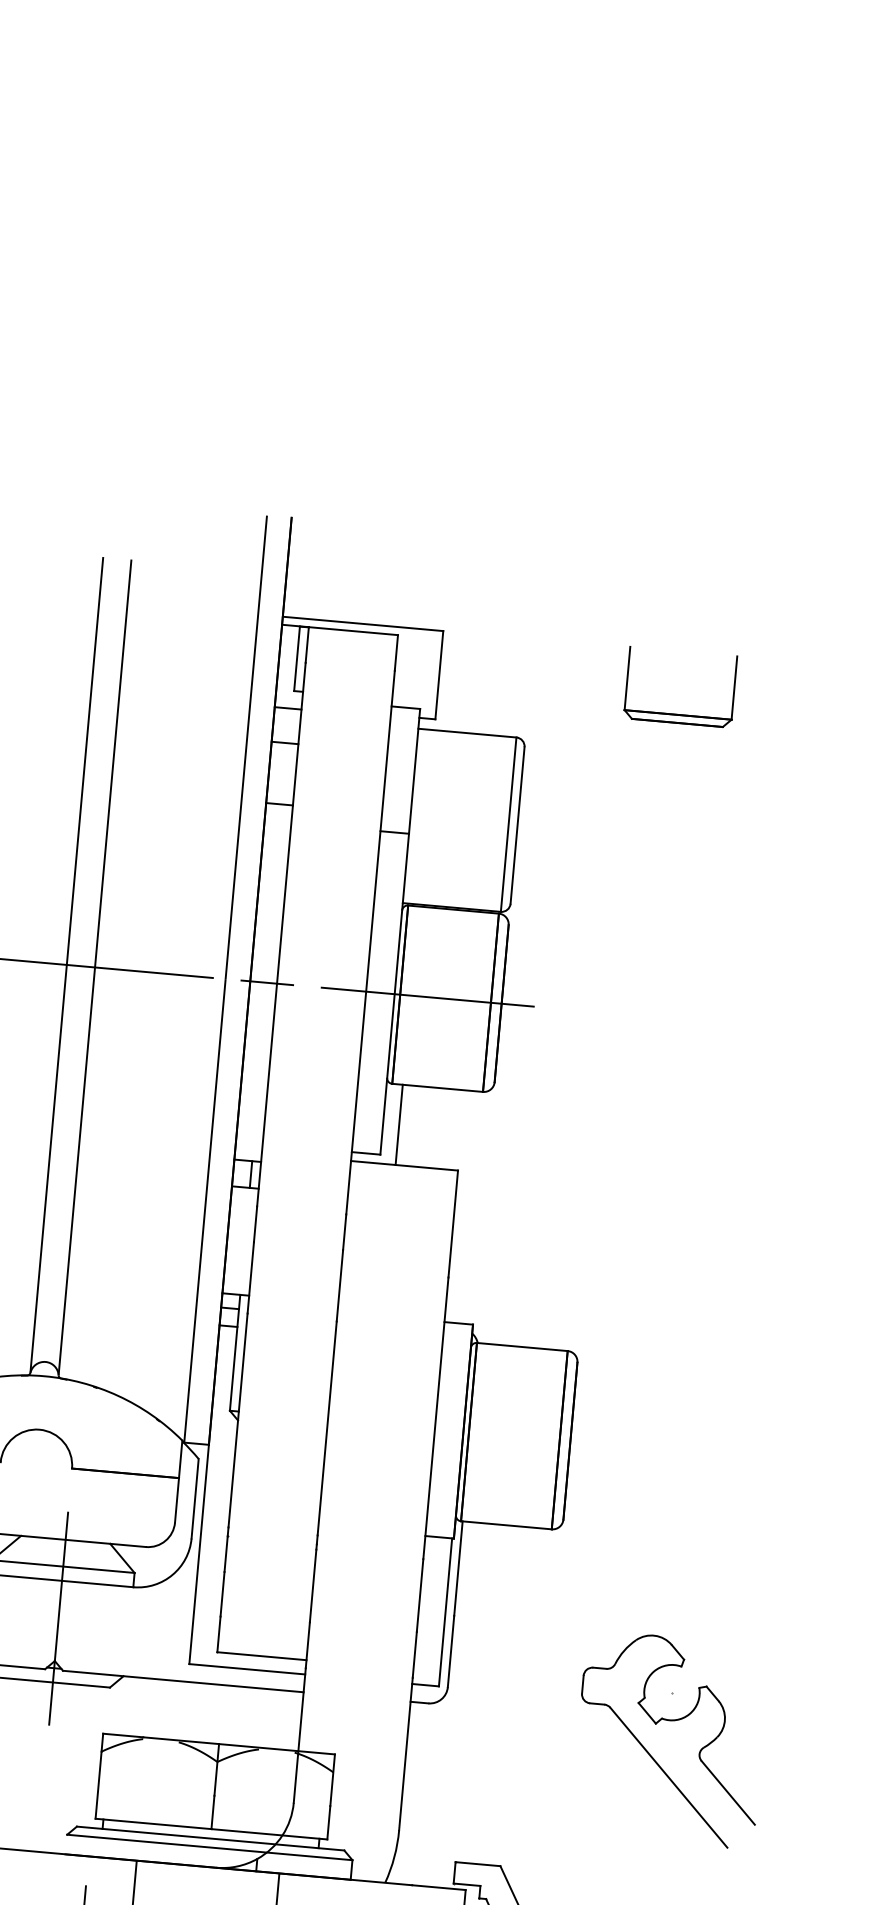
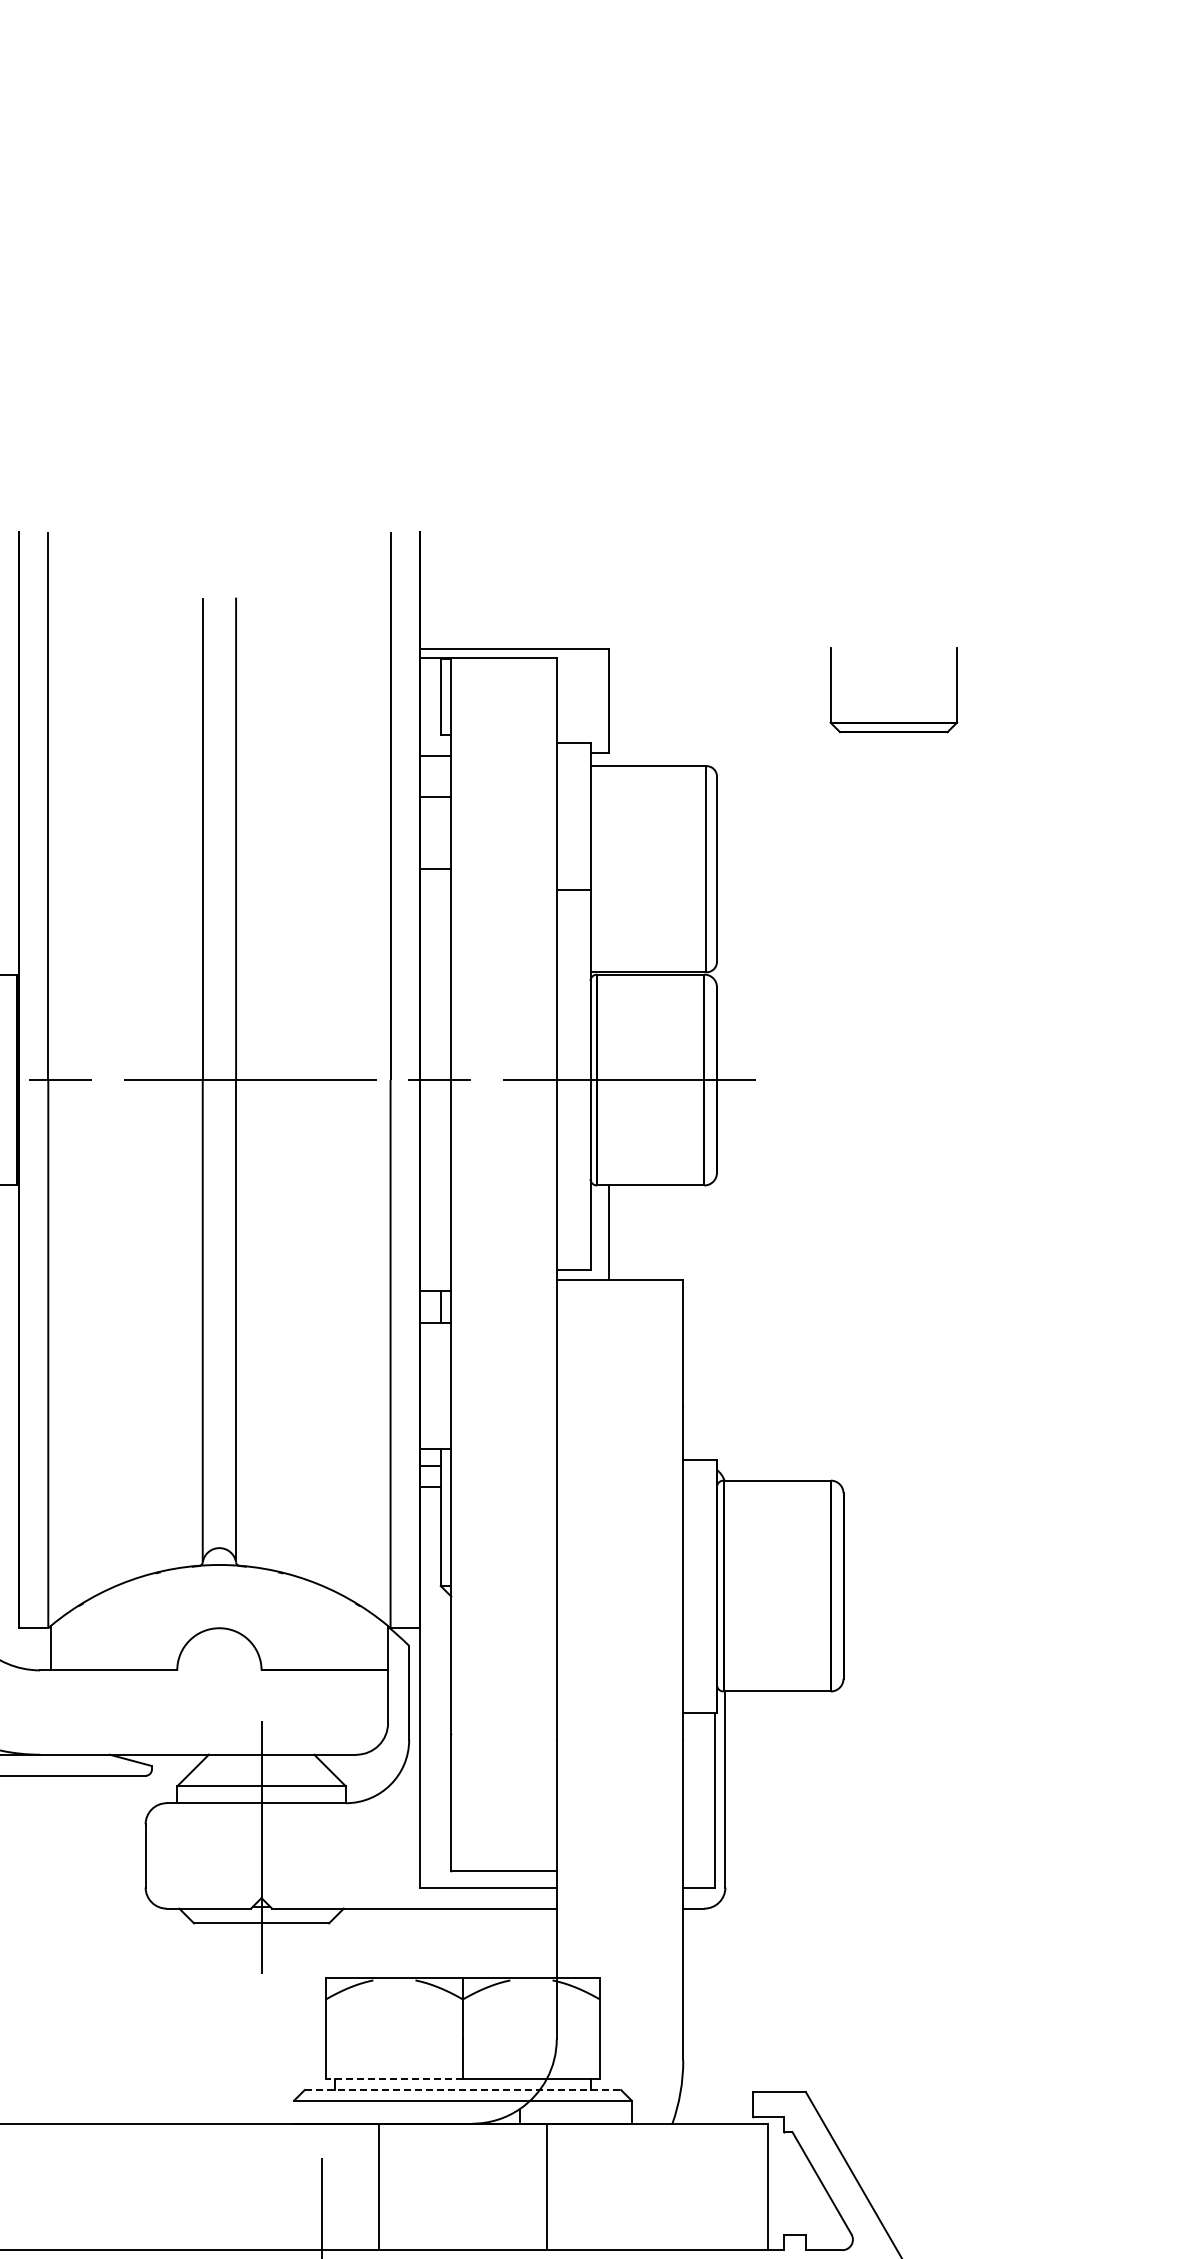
part: (670, 1721) -> (990, 1904), removed
line: (153, 1823) -> (394, 2078), solid -> dashed
line: (211, 1839) -> (463, 2090), solid -> dashed

